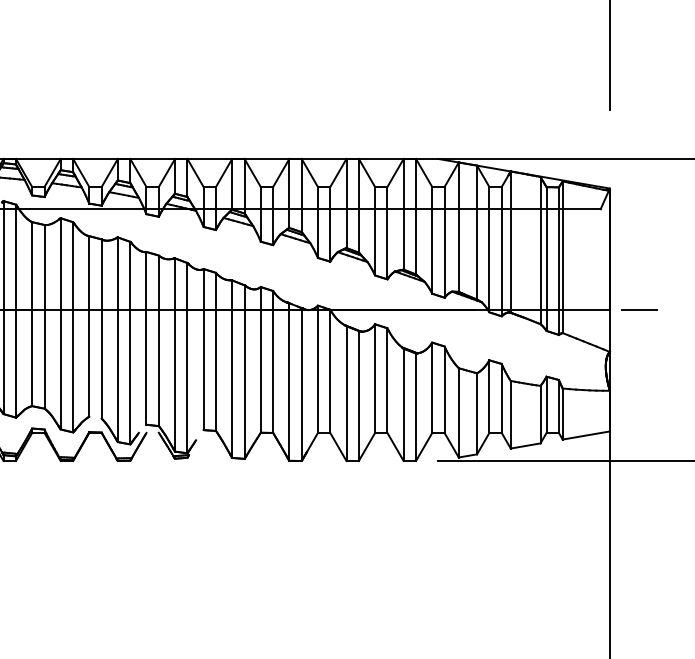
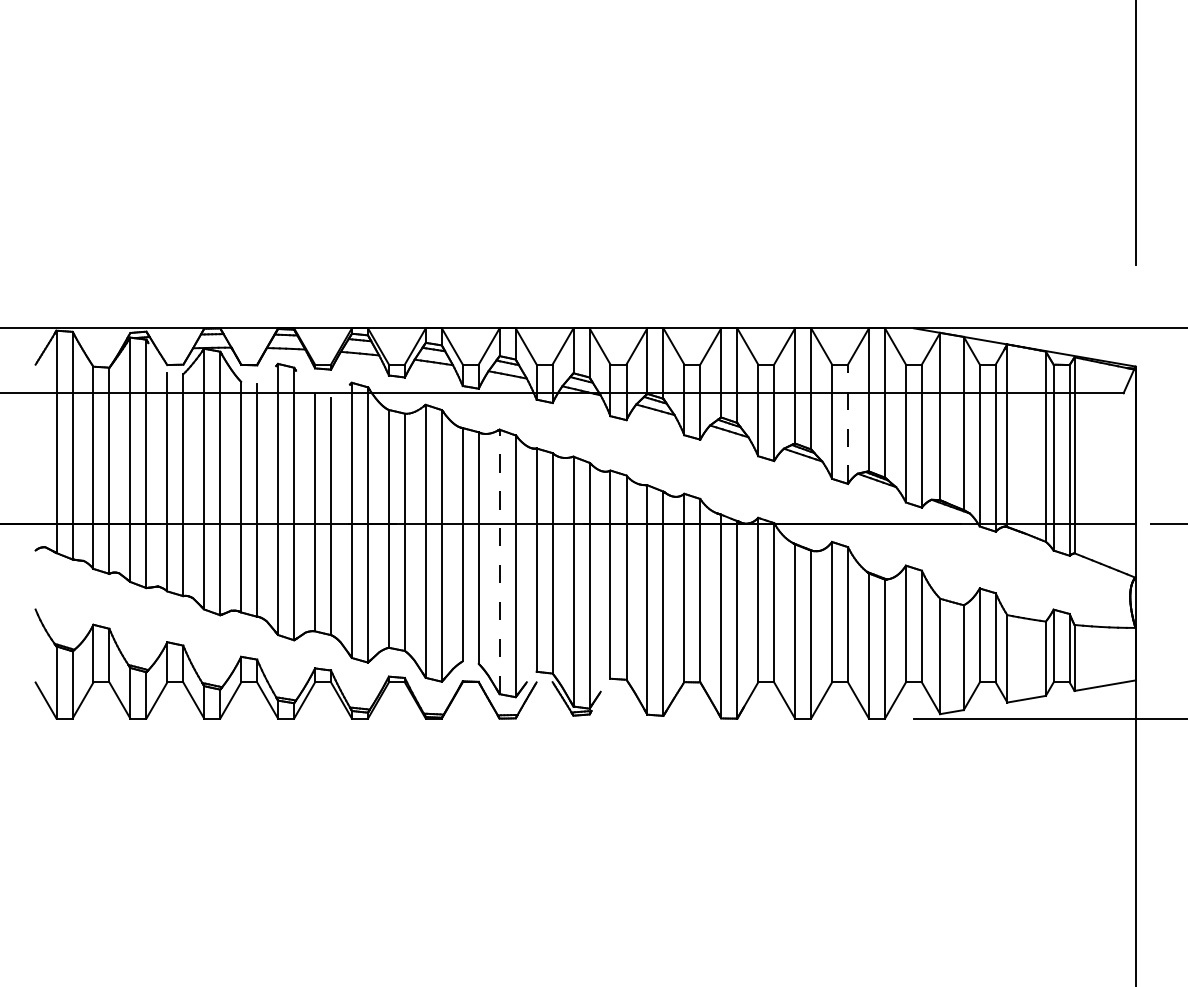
line: (387, 233) -> (848, 424), solid -> dashed
line: (117, 339) -> (499, 561), solid -> dashed

